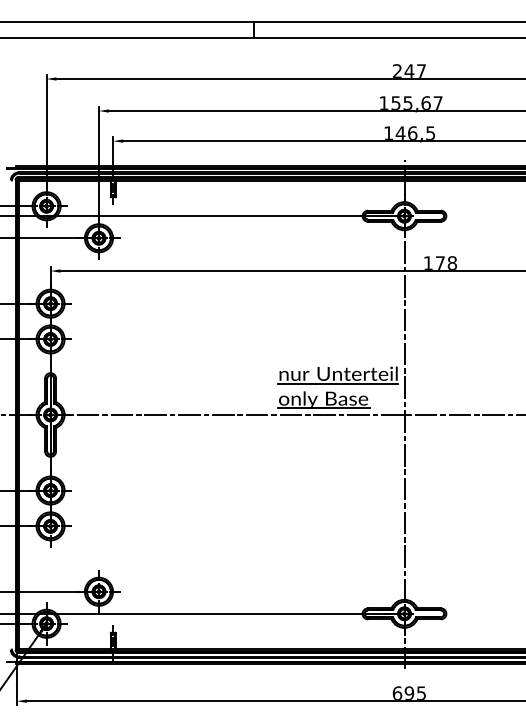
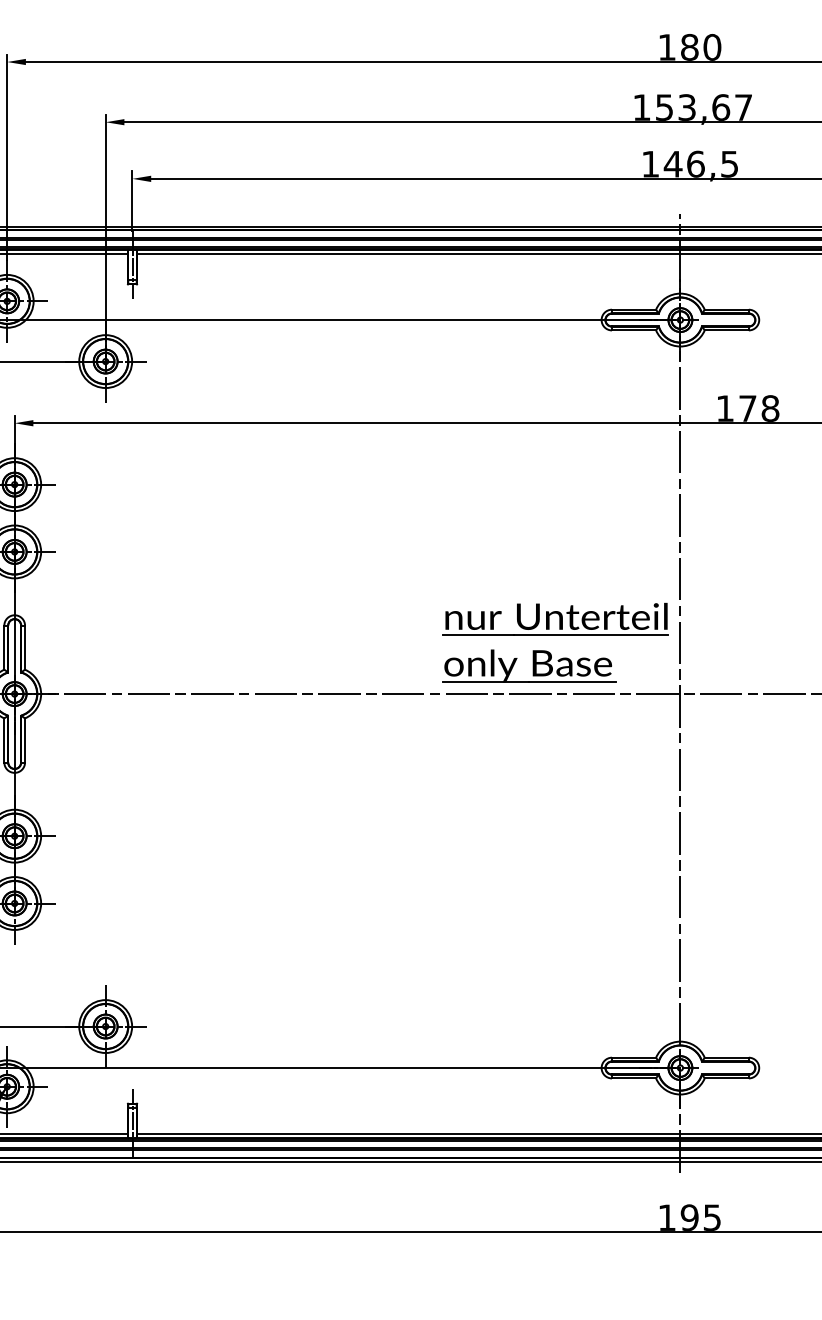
text: (409, 70) -> (689, 45), 247 -> 180
text: (408, 102) -> (687, 106), 155,67 -> 153,67
text: (397, 692) -> (667, 1216), 695 -> 195

